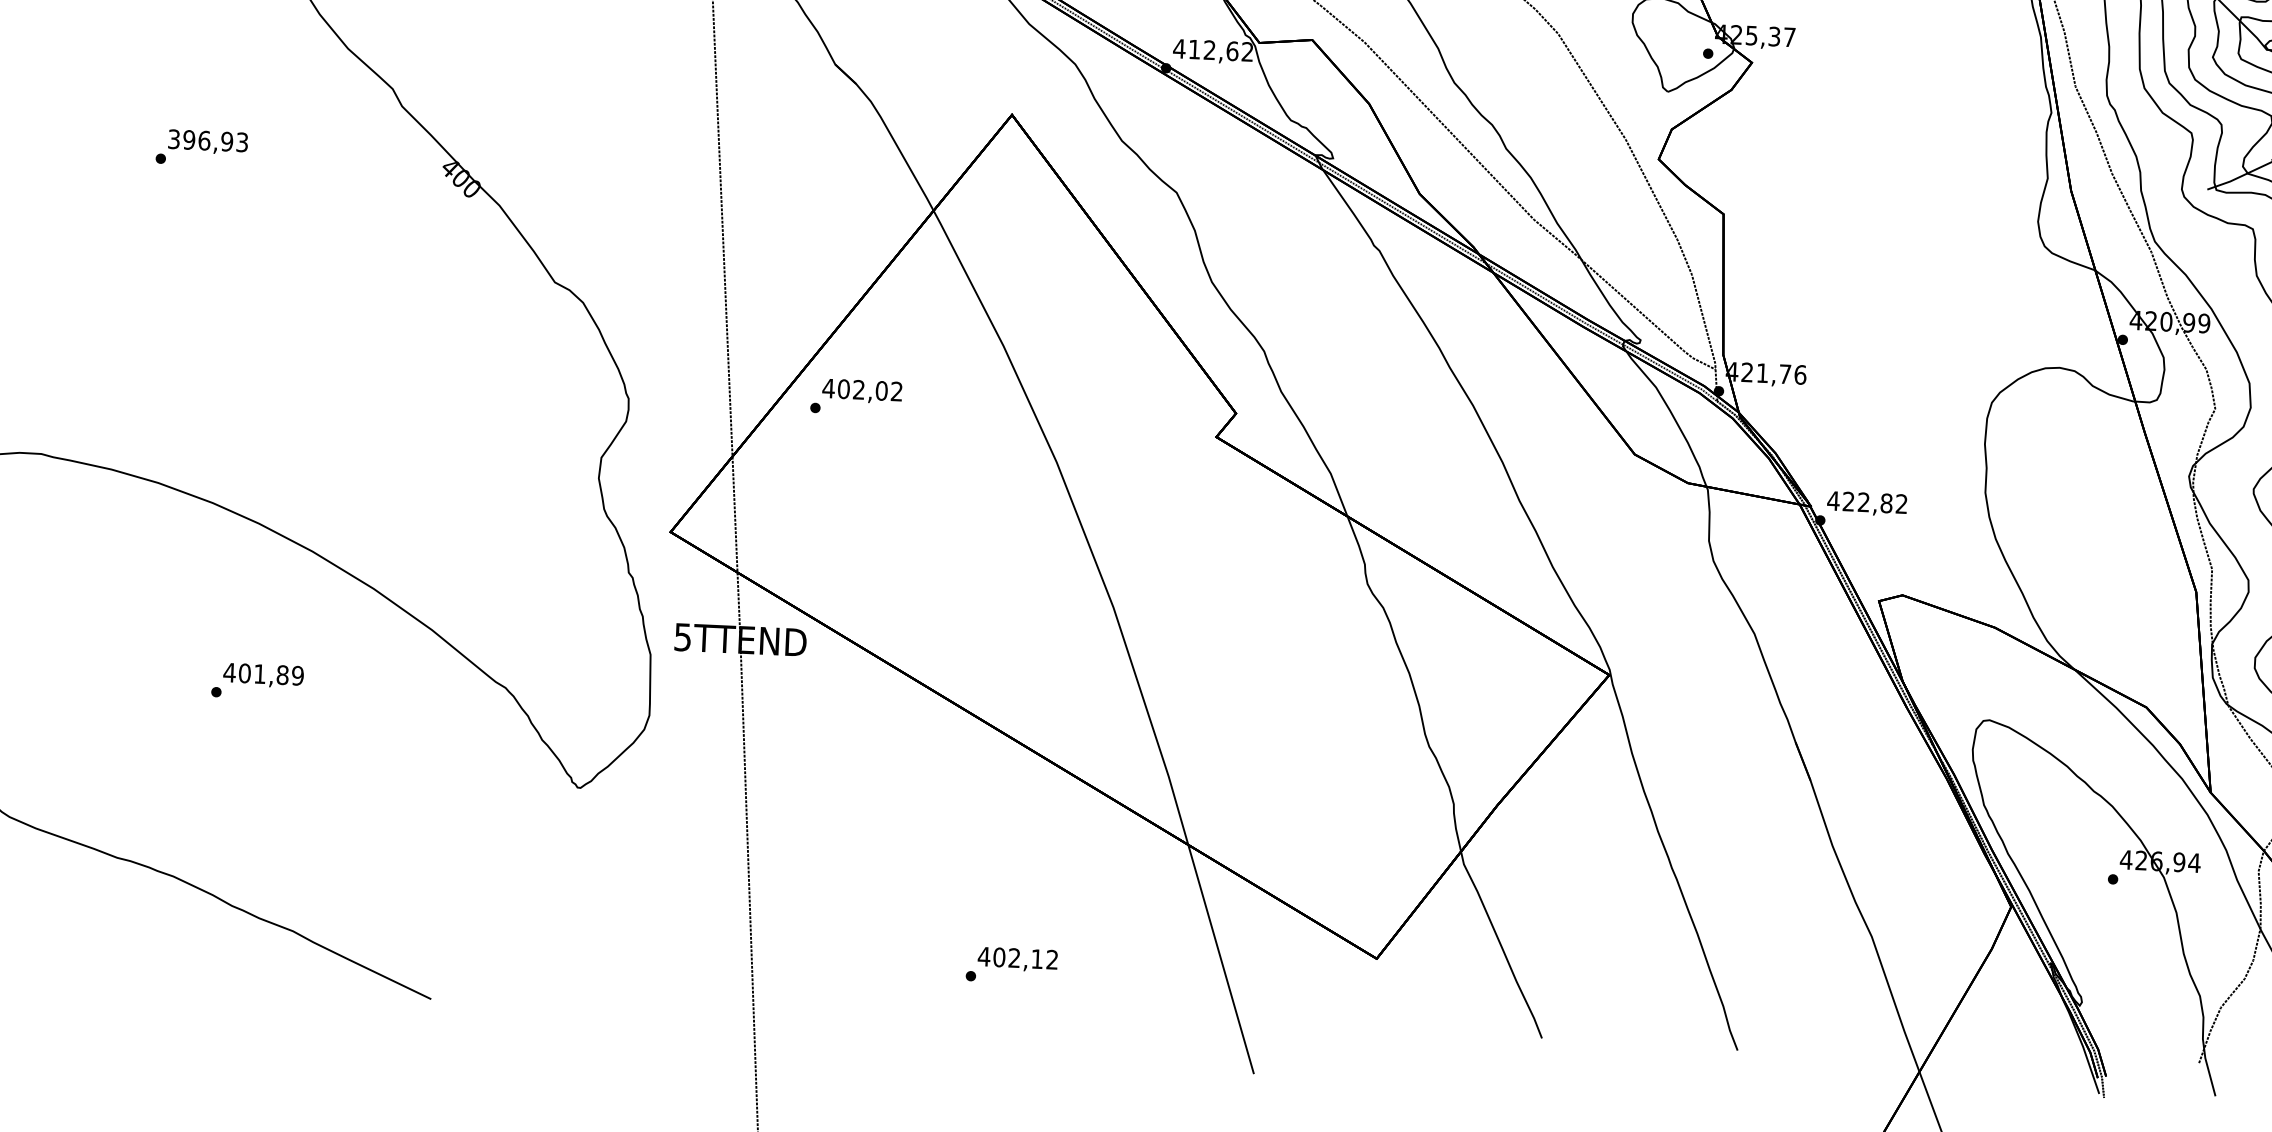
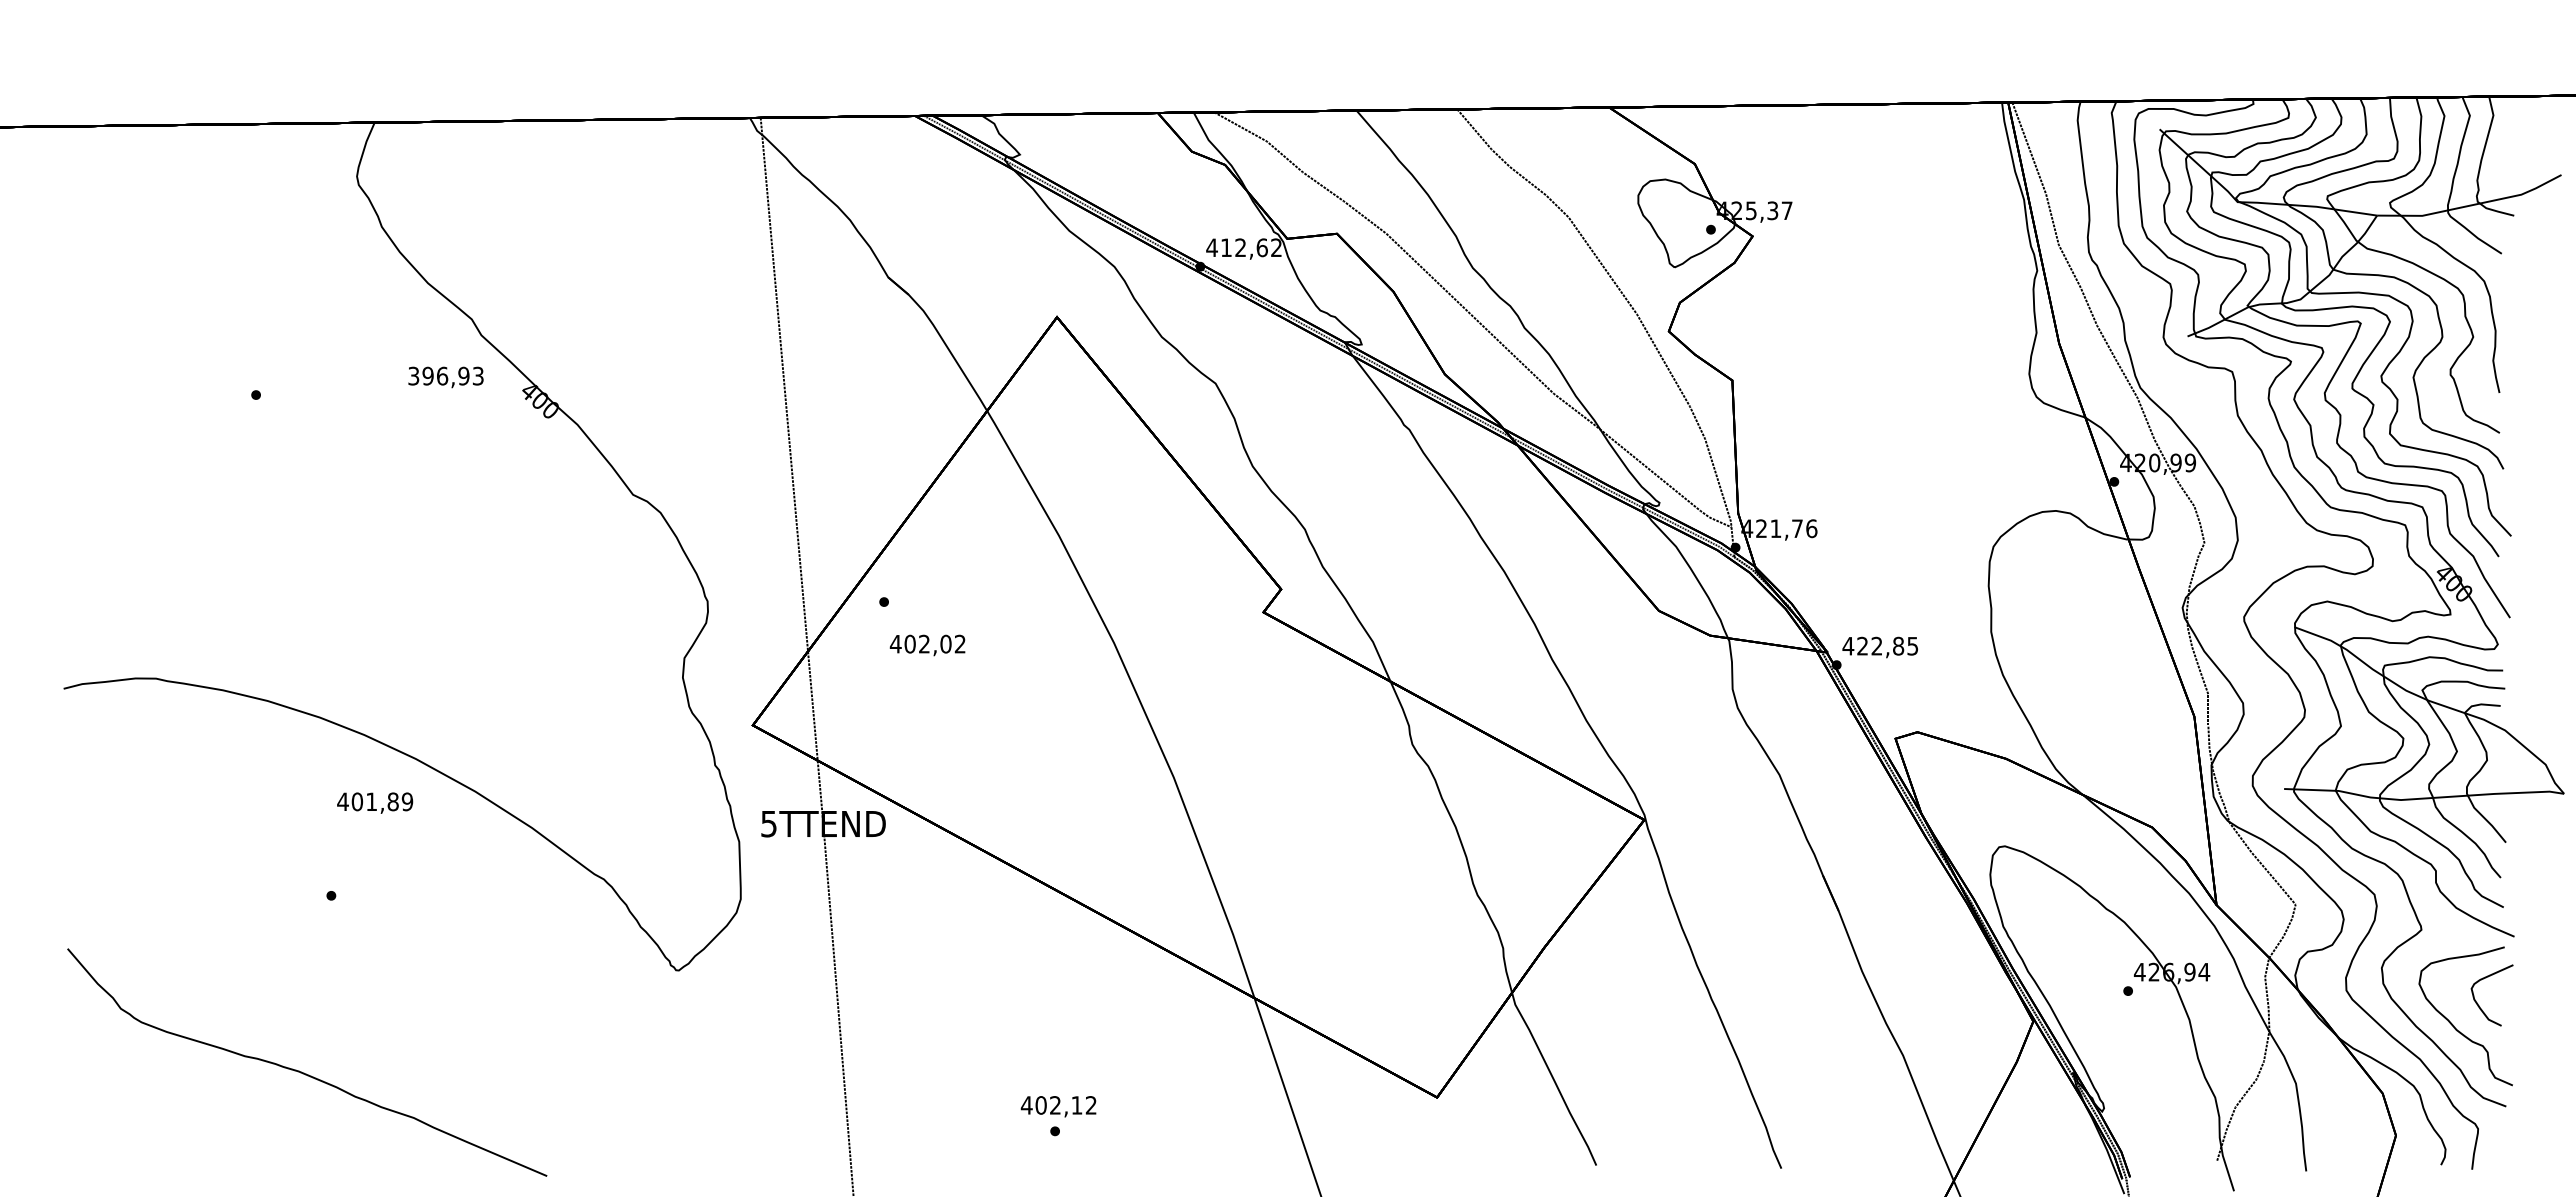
text: (207, 142) -> (445, 377), moved
text: (862, 391) -> (927, 645), moved
text: (1901, 503) -> (1912, 645), 422,82 -> 422,85
text: (263, 674) -> (375, 802), moved
text: (1017, 959) -> (1058, 1106), moved

